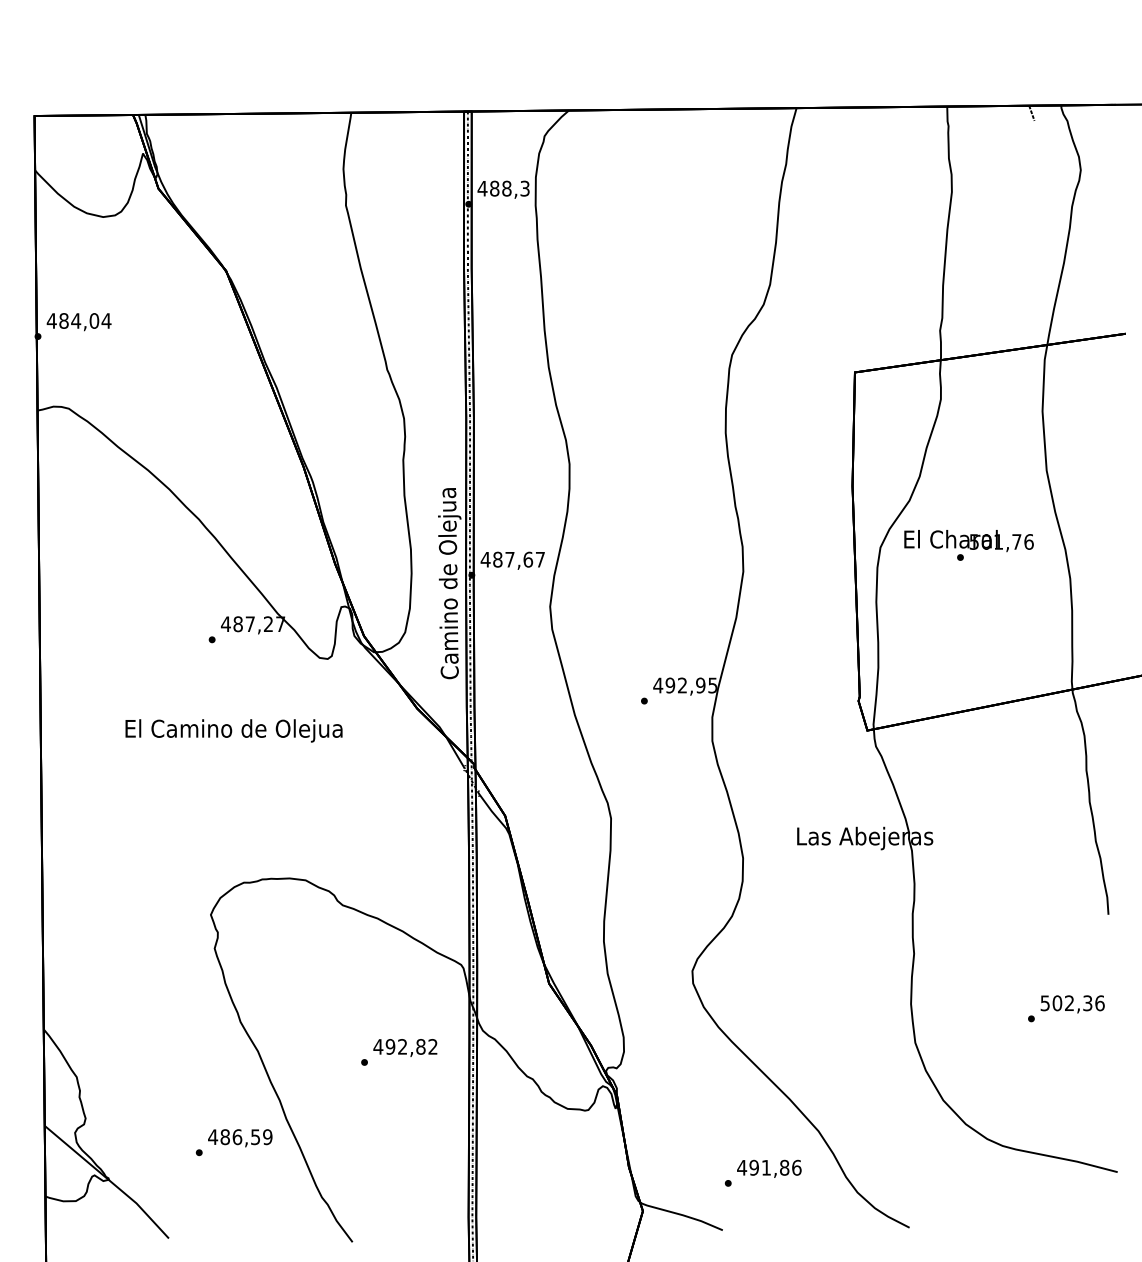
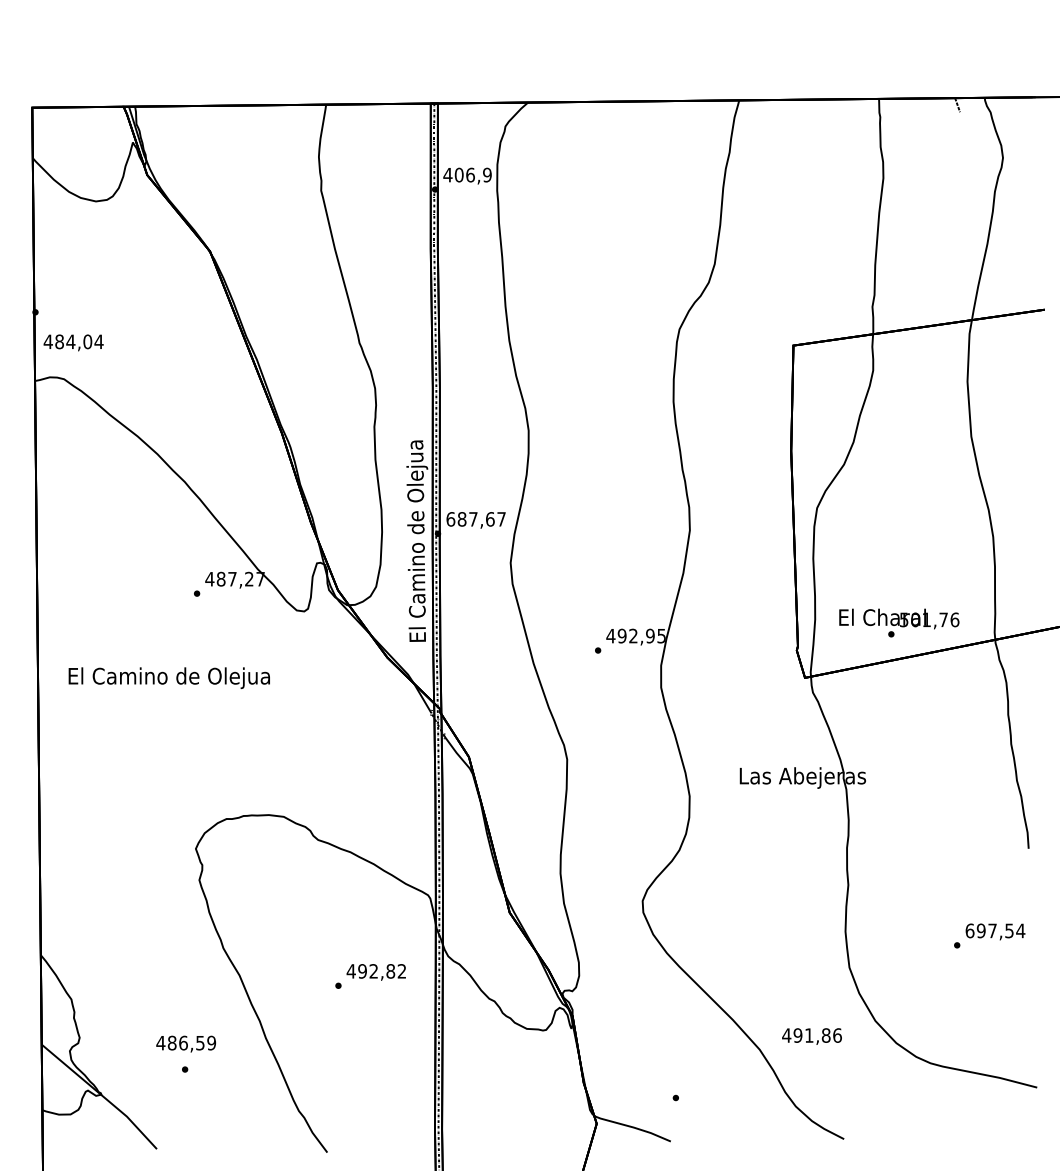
text: (509, 188) -> (472, 174), 488,3 -> 406,9
text: (78, 321) -> (73, 342), moved
text: (969, 544) -> (899, 622), moved
text: (485, 559) -> (450, 519), 487,67 -> 687,67
text: (449, 582) -> (417, 540), Camino de Olejua -> El Camino de Olejua
text: (233, 730) -> (168, 677), moved
text: (1072, 1002) -> (995, 930), 502,36 -> 697,54
text: (239, 1137) -> (185, 1043), moved
text: (768, 1168) -> (811, 1036), moved

